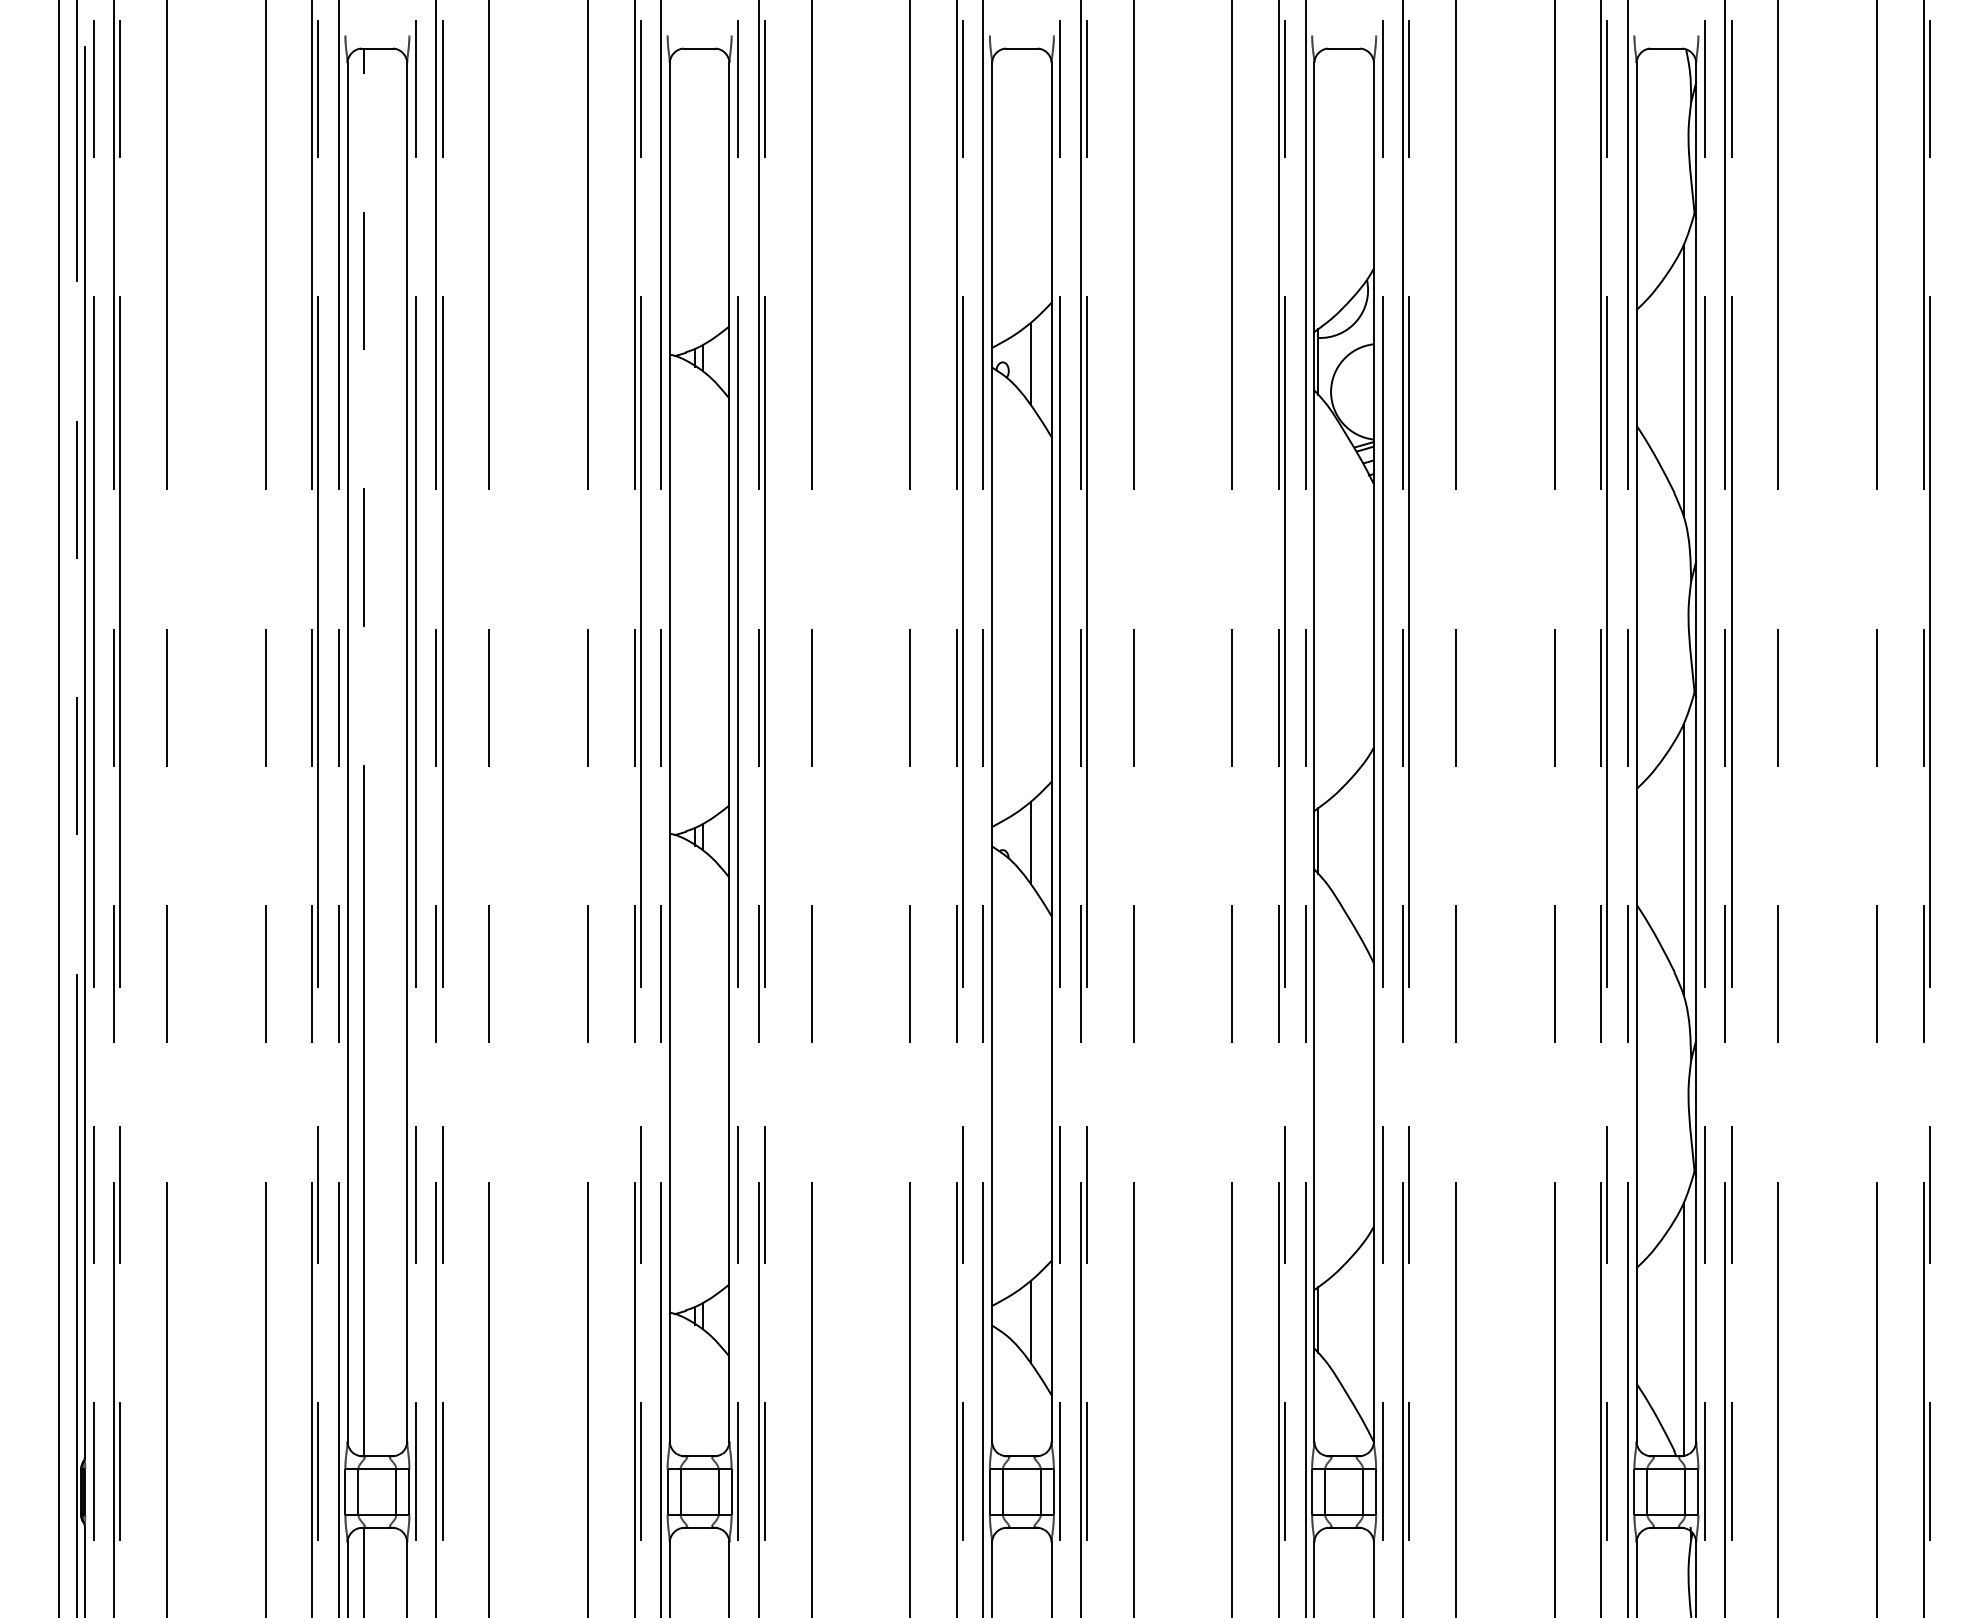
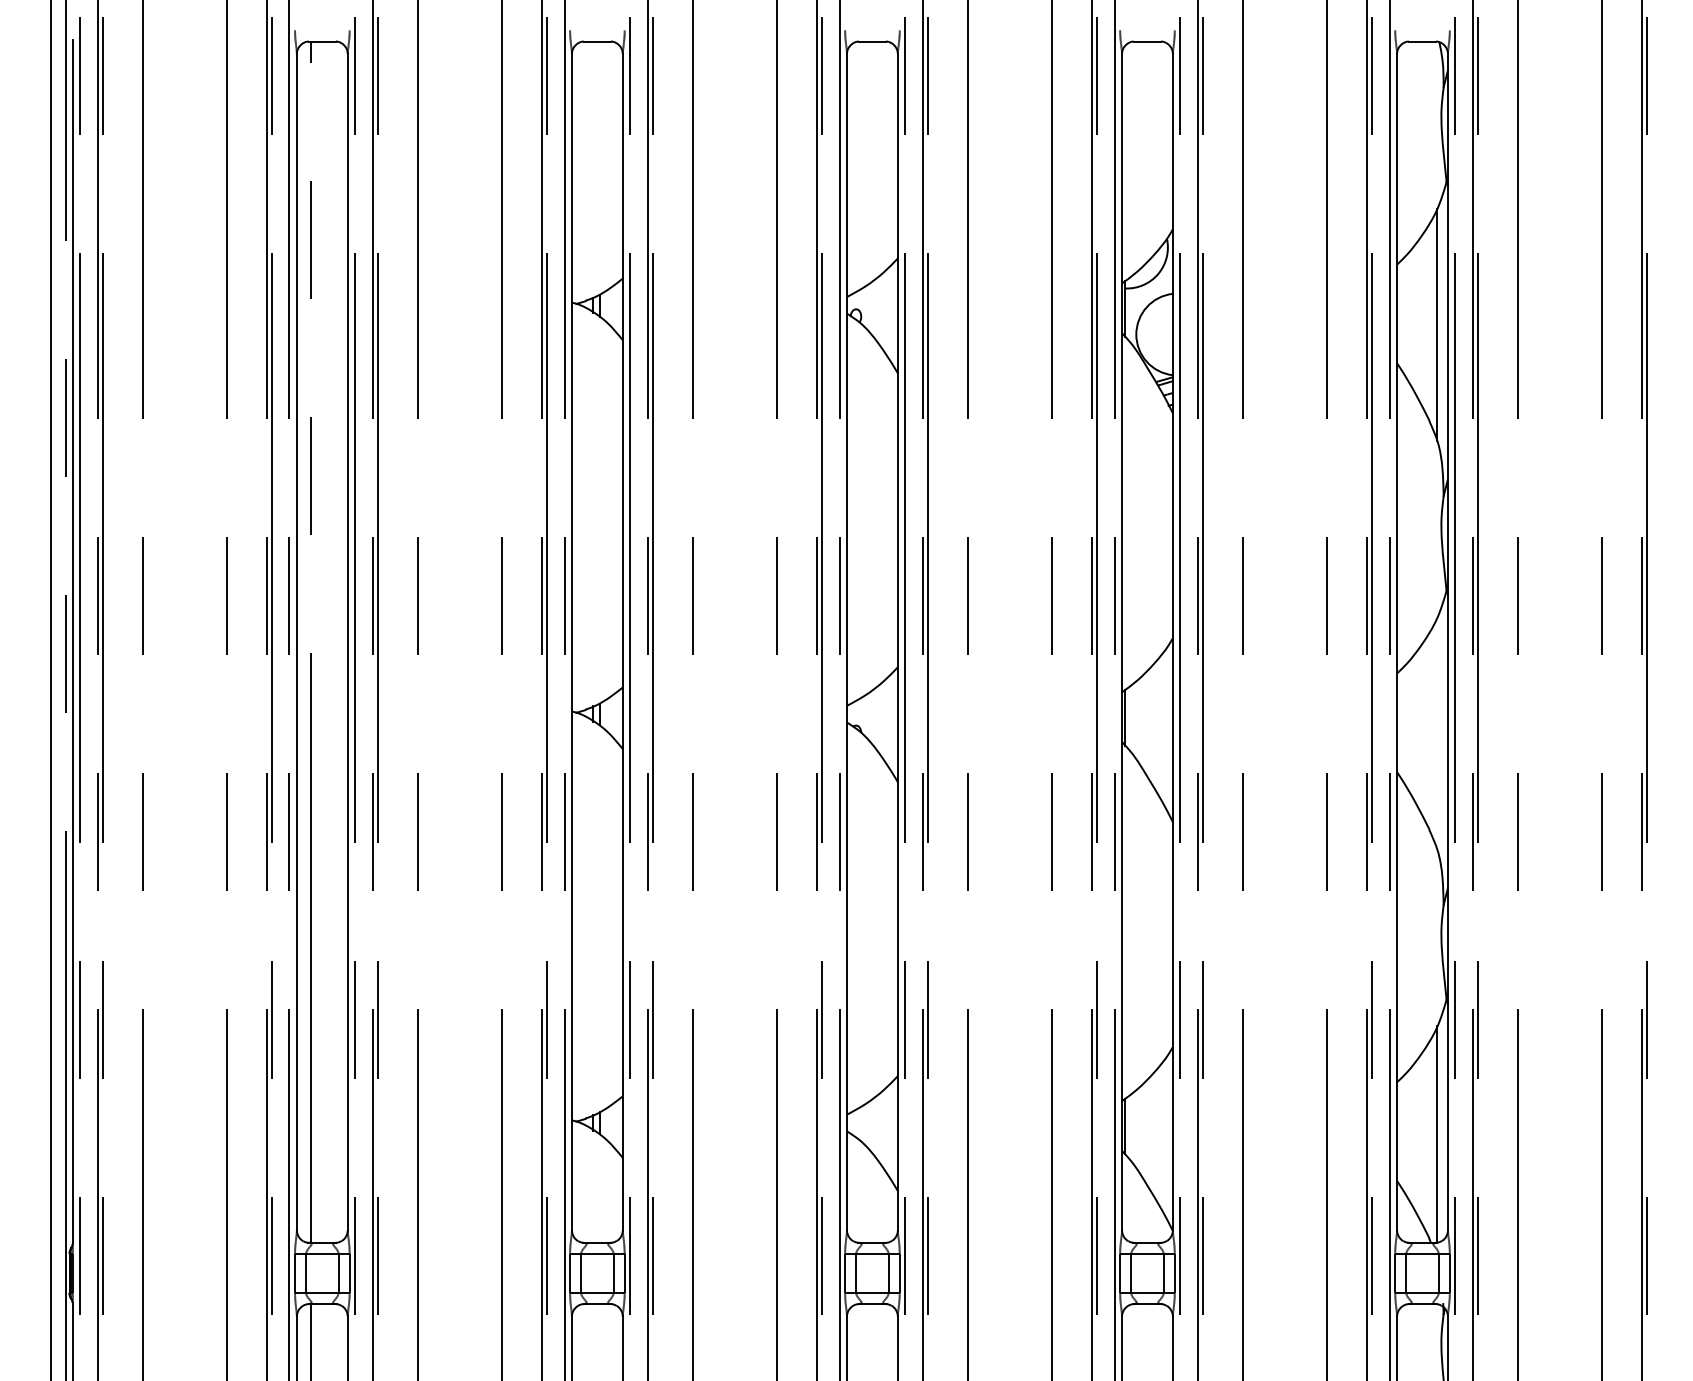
line: (1030, 363) -> (879, 310), removed
line: (1030, 842) -> (879, 719), removed
line: (1683, 859) -> (1437, 733), removed
line: (1030, 1321) -> (879, 1127), removed

